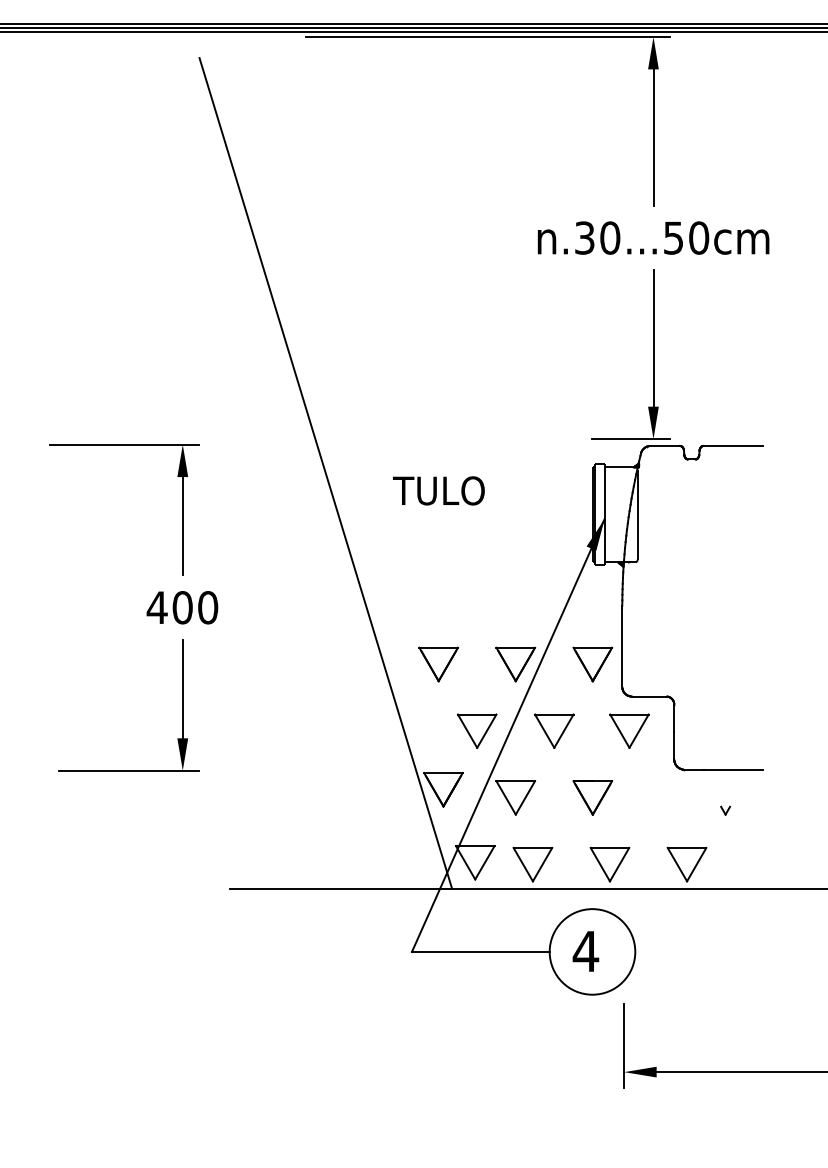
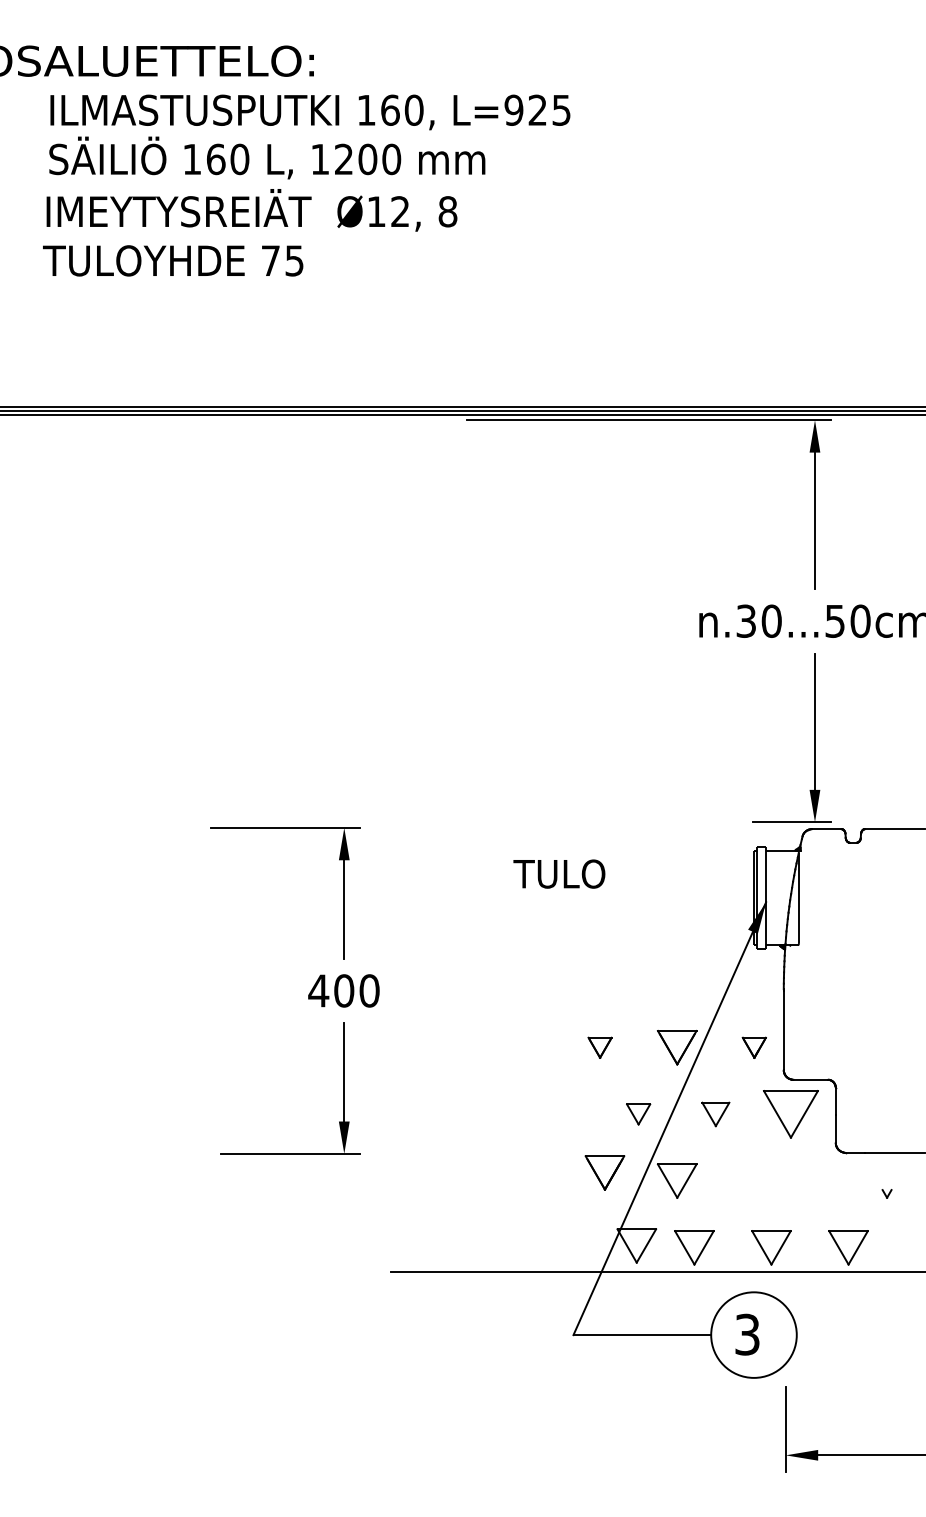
line: (326, 473) -> (487, 856), removed
text: (439, 490) -> (559, 873), moved
part: (438, 664) -> (599, 1047), size x0.6
part: (593, 664) -> (754, 1047), size x0.6
part: (477, 731) -> (638, 1114), size x0.6
part: (554, 731) -> (715, 1114), size x0.7
part: (629, 731) -> (790, 1114), size x1.4
part: (593, 797) -> (754, 1180), removed
text: (586, 951) -> (747, 1334), 4 -> 3

